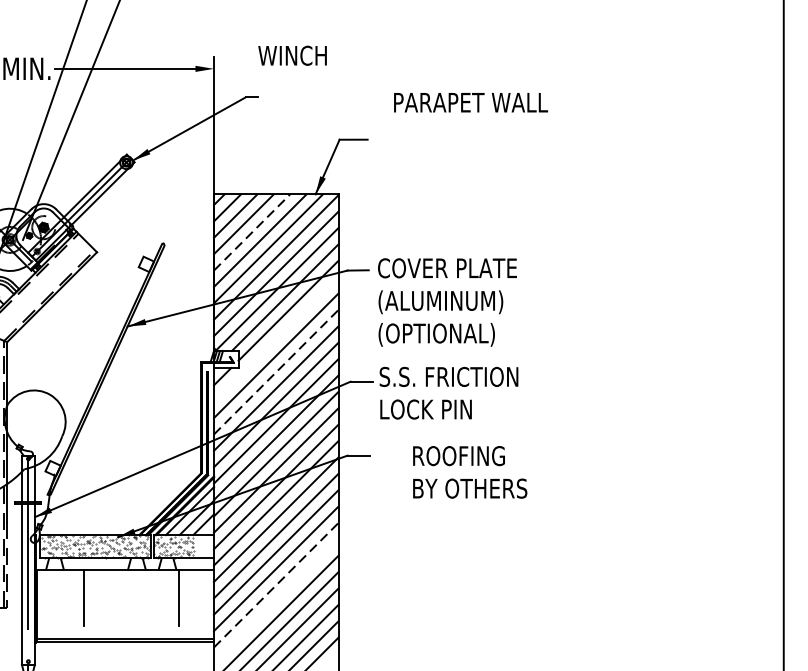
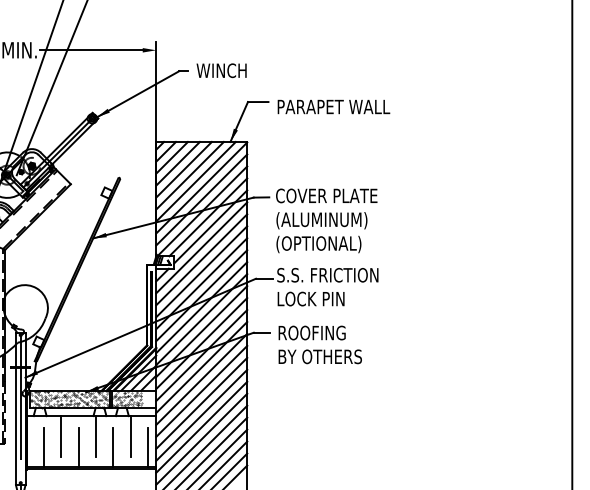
text: (292, 55) -> (221, 70), moved
text: (470, 102) -> (333, 106), moved
line: (252, 232) -> (184, 169), dashed -> solid
line: (275, 338) -> (201, 247), added
line: (277, 371) -> (202, 271), dashed -> solid
text: (469, 471) -> (319, 344), moved
line: (277, 584) -> (202, 426), dashed -> solid
line: (132, 597) -> (96, 436), added
line: (275, 600) -> (201, 438), added
line: (60, 612) -> (44, 447), added
line: (107, 612) -> (78, 447), added
line: (155, 612) -> (113, 447), added
line: (203, 612) -> (148, 447), added

